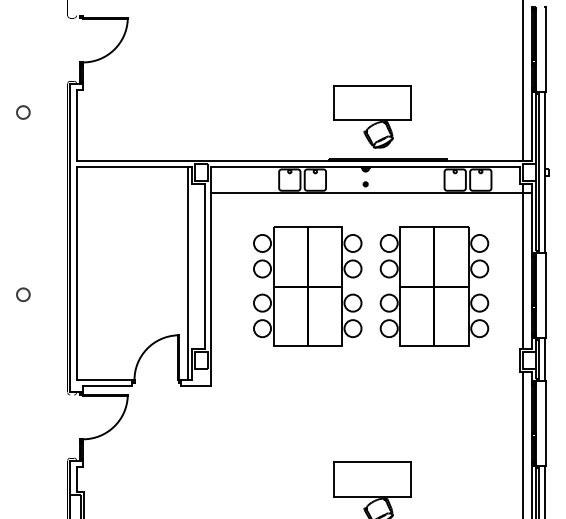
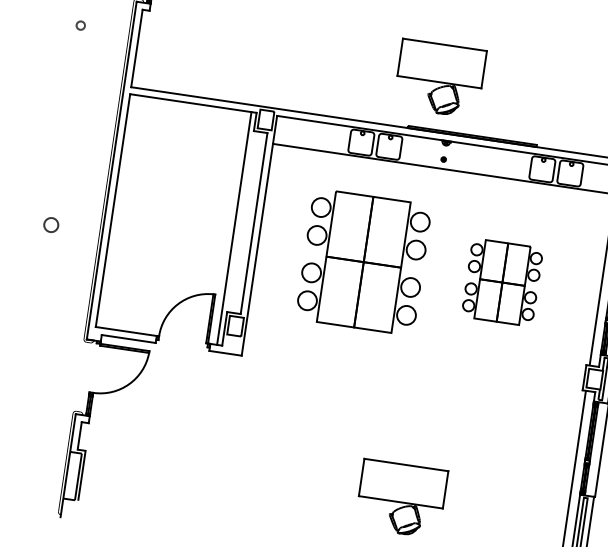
circle: (23, 112) -> (80, 25), size x0.6
part: (372, 116) -> (439, 78), moved
part: (434, 286) -> (502, 282), size x0.6

